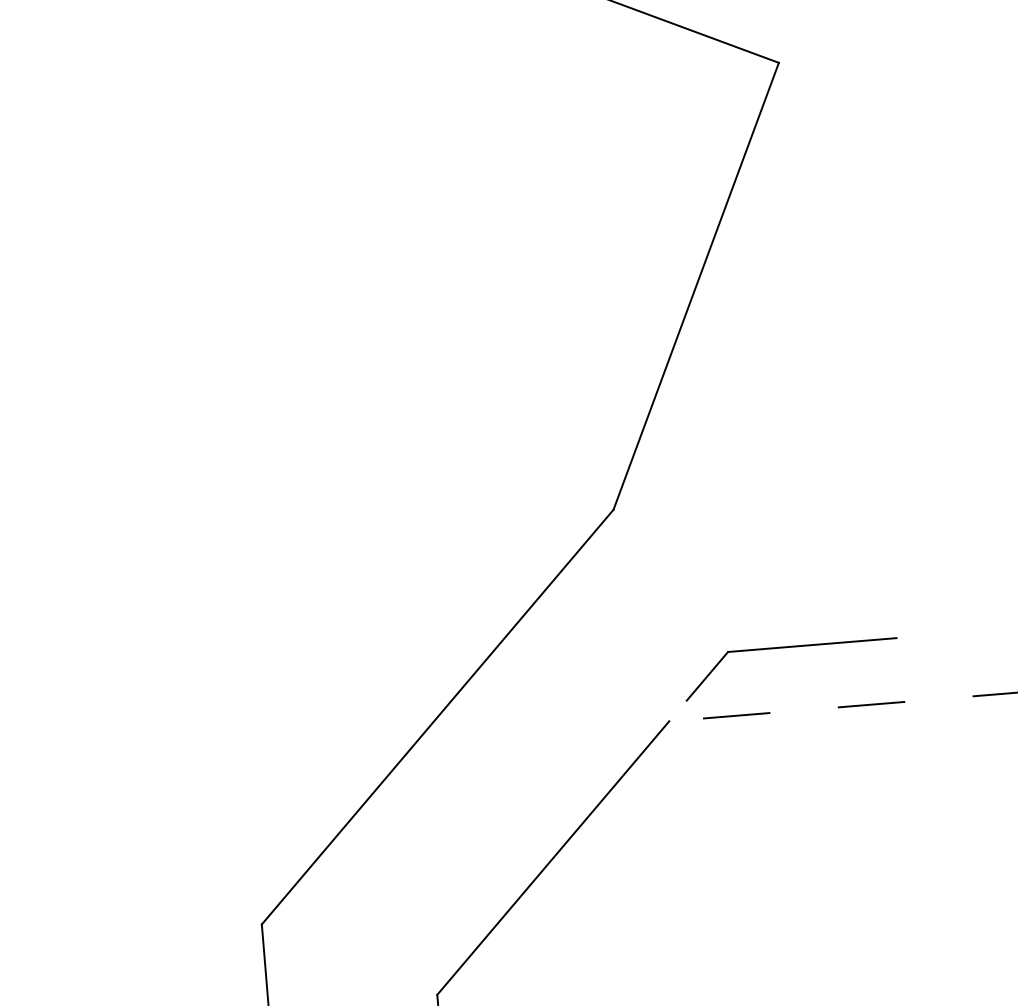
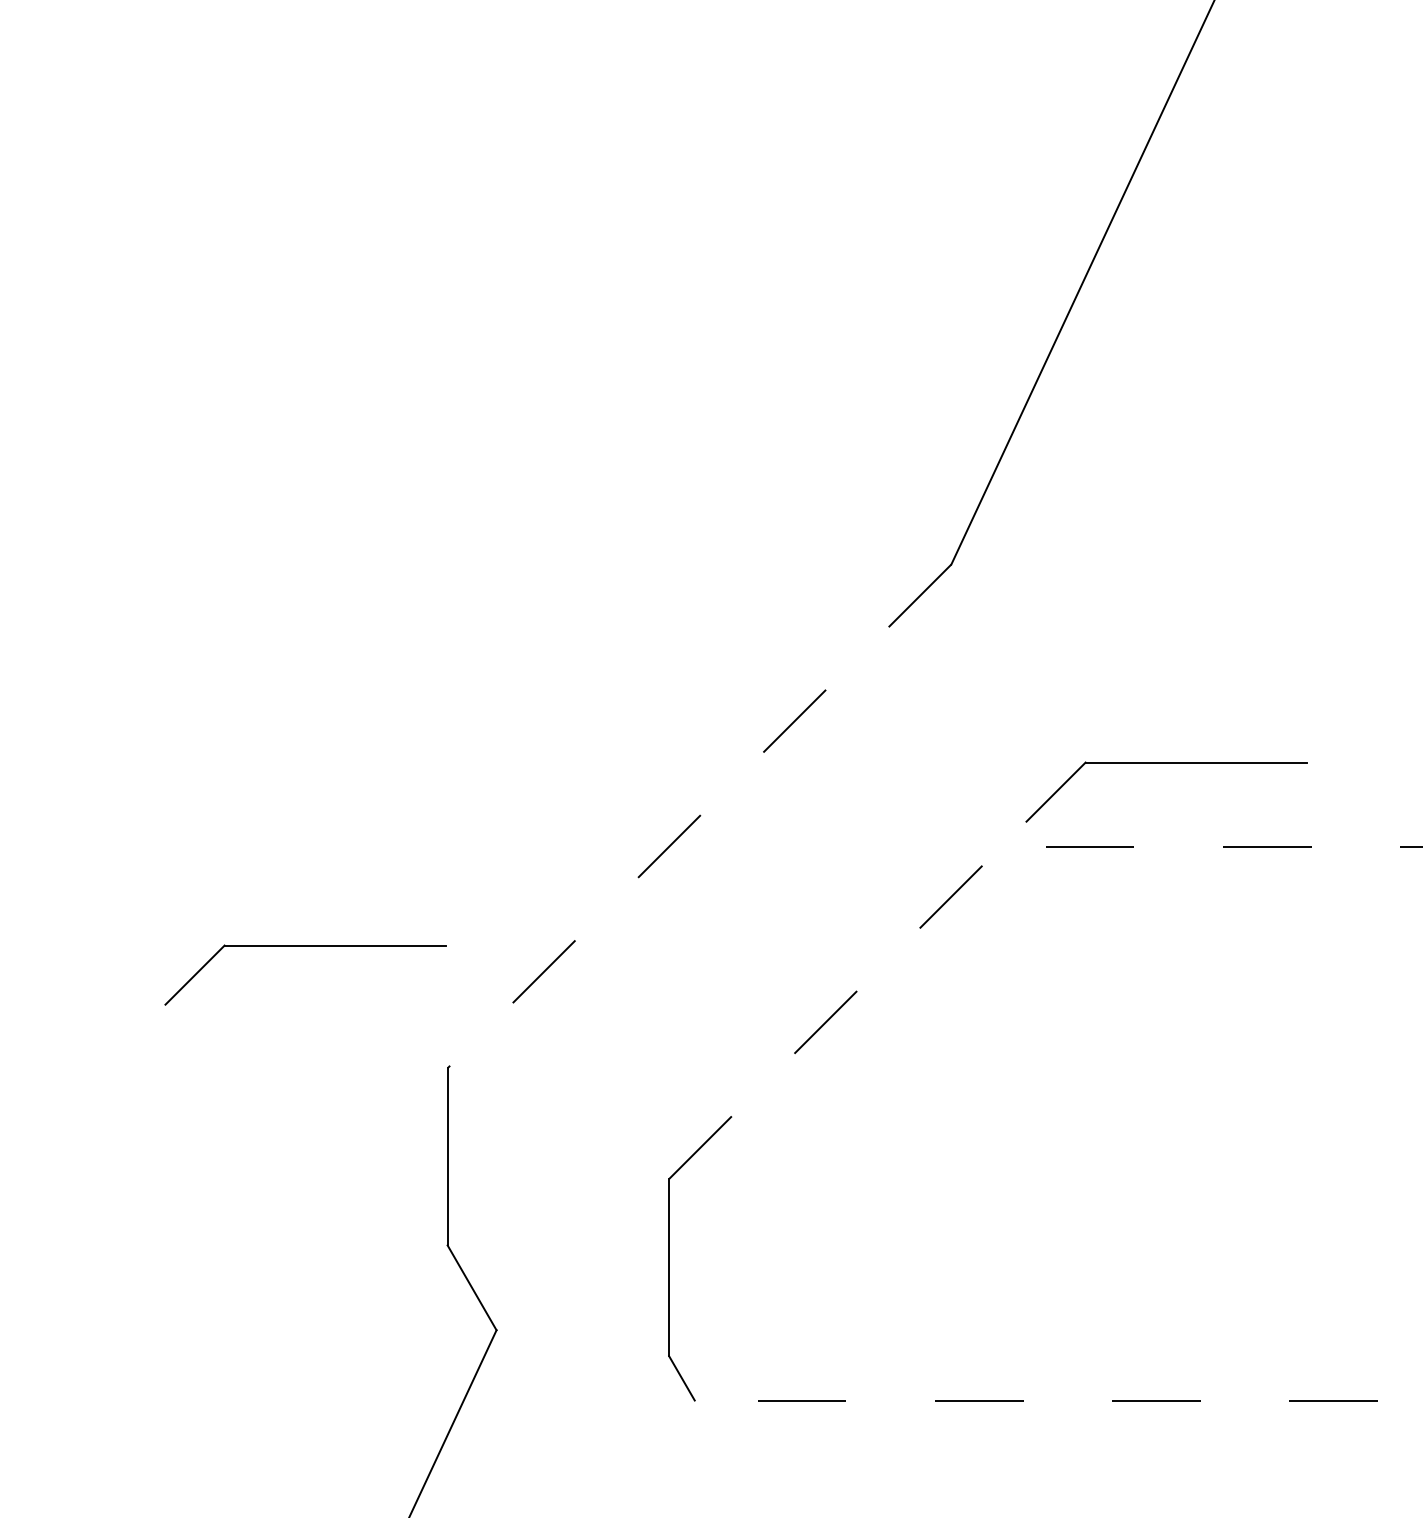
line: (437, 717) -> (699, 816), solid -> dashed
part: (146, 840) -> (305, 946), added
line: (553, 857) -> (835, 1012), solid -> dashed

